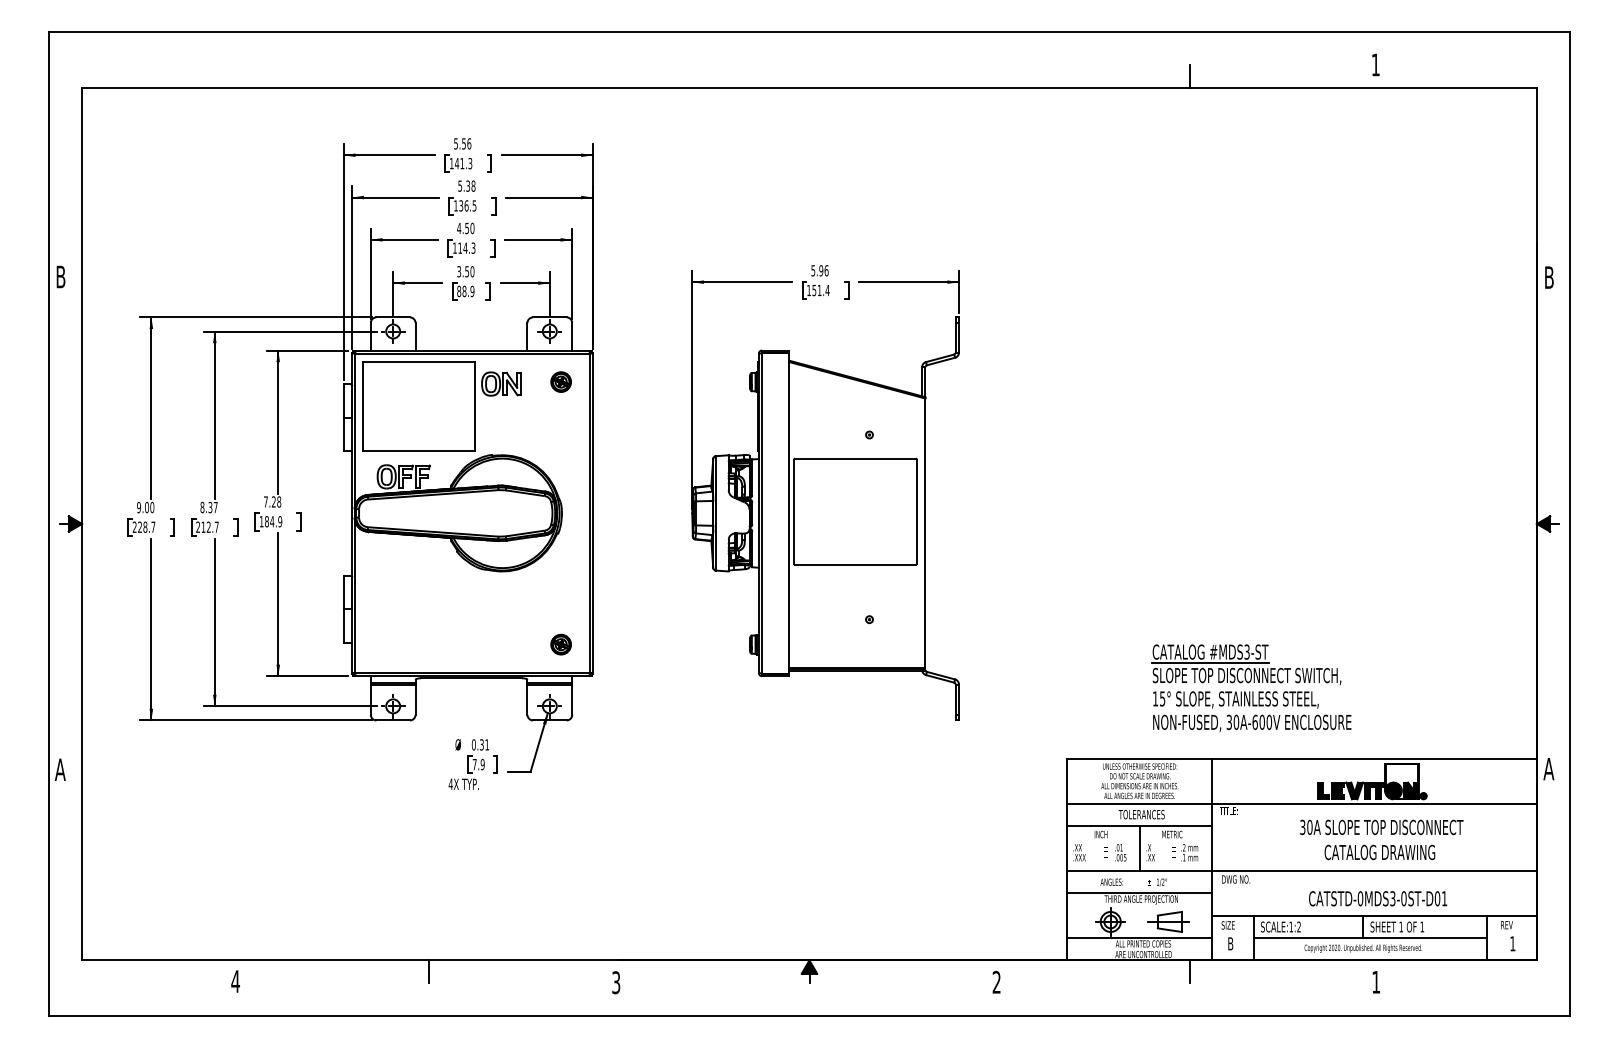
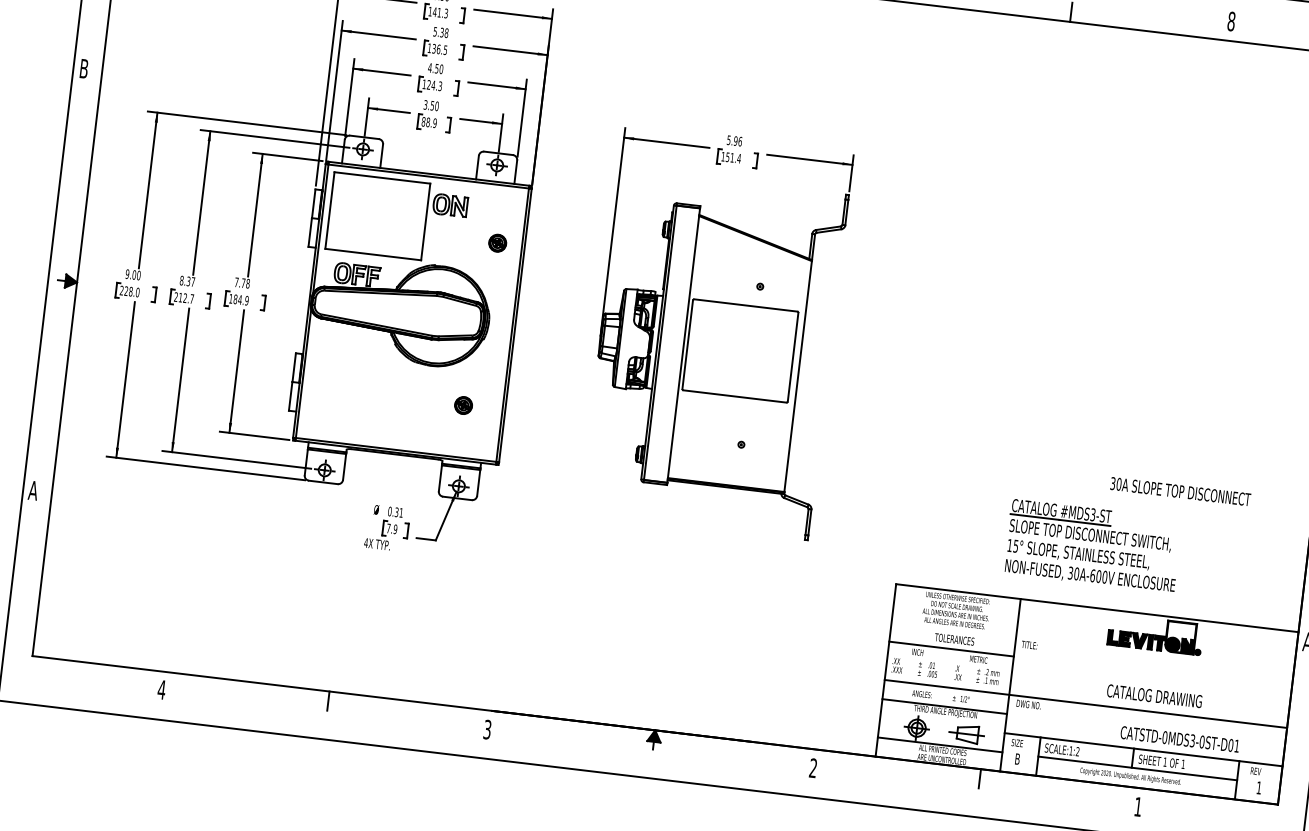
text: (1375, 64) -> (1231, 21), 1 -> 8
text: (459, 247) -> (428, 84), 114.3 -> 124.3
part: (560, 381) -> (497, 242), moved
text: (273, 501) -> (243, 282), 7.28 -> 7.78
text: (153, 526) -> (137, 291), 228.7 -> 228.0
part: (560, 644) -> (463, 405), moved
part: (1251, 687) -> (1093, 545), moved
line: (1301, 803) -> (1092, 646), removed
text: (1381, 827) -> (1180, 491), moved
line: (1139, 848) -> (949, 668), removed
text: (1378, 898) -> (1180, 739), moved

